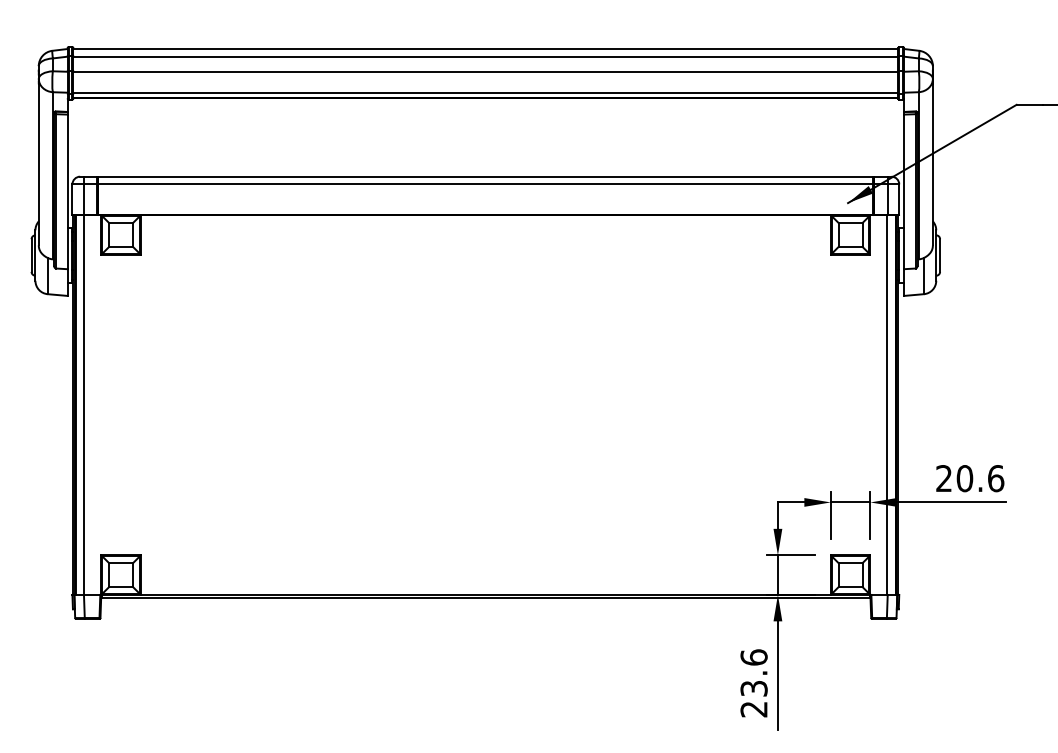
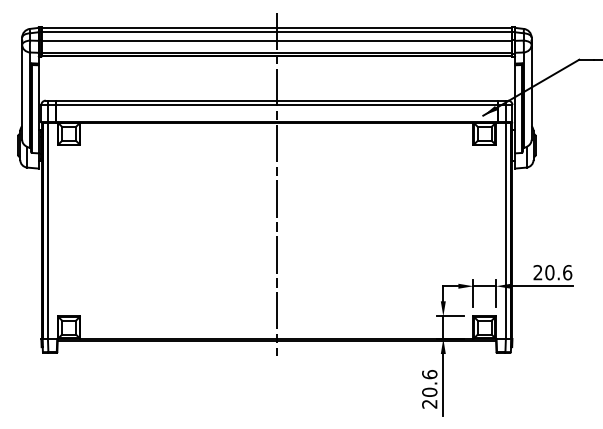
line: (485, 322) -> (276, 183), added
text: (753, 687) -> (429, 391), 23.6 -> 20.6

